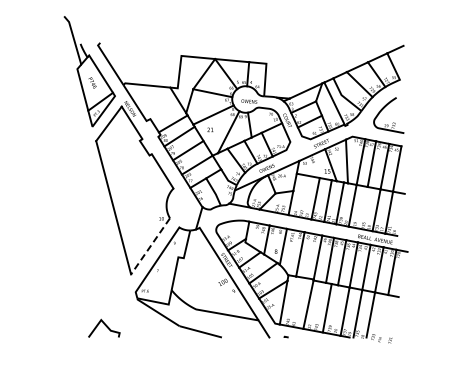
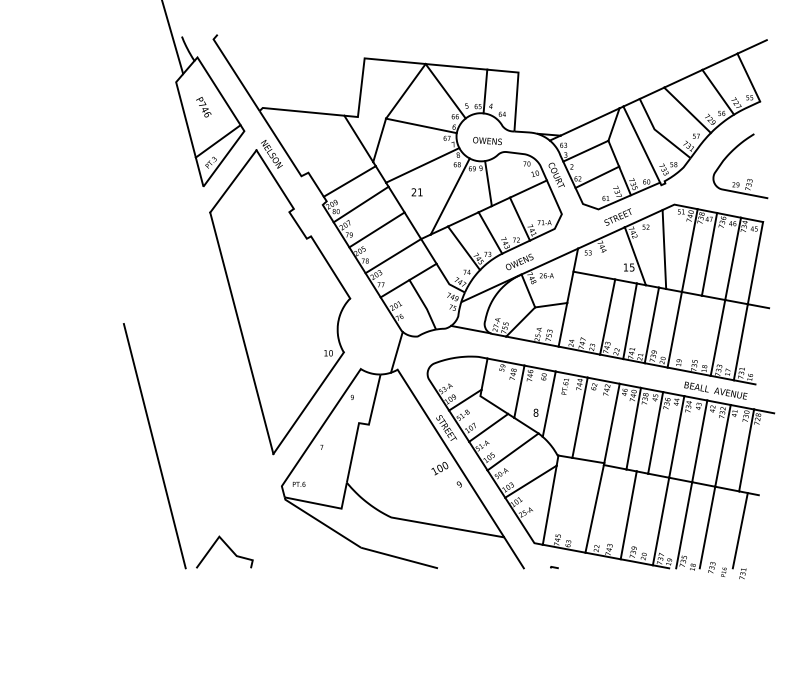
line: (150, 246) -> (308, 403), dashed -> solid
line: (65, 269) -> (154, 445), added
line: (388, 316) -> (739, 530), added

